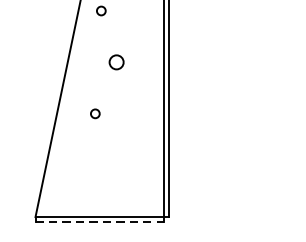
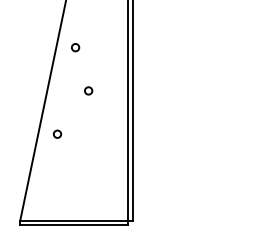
circle: (116, 61) -> (88, 90), size x0.62
circle: (95, 112) -> (57, 133), moved
line: (100, 222) -> (74, 225), dashed -> solid

